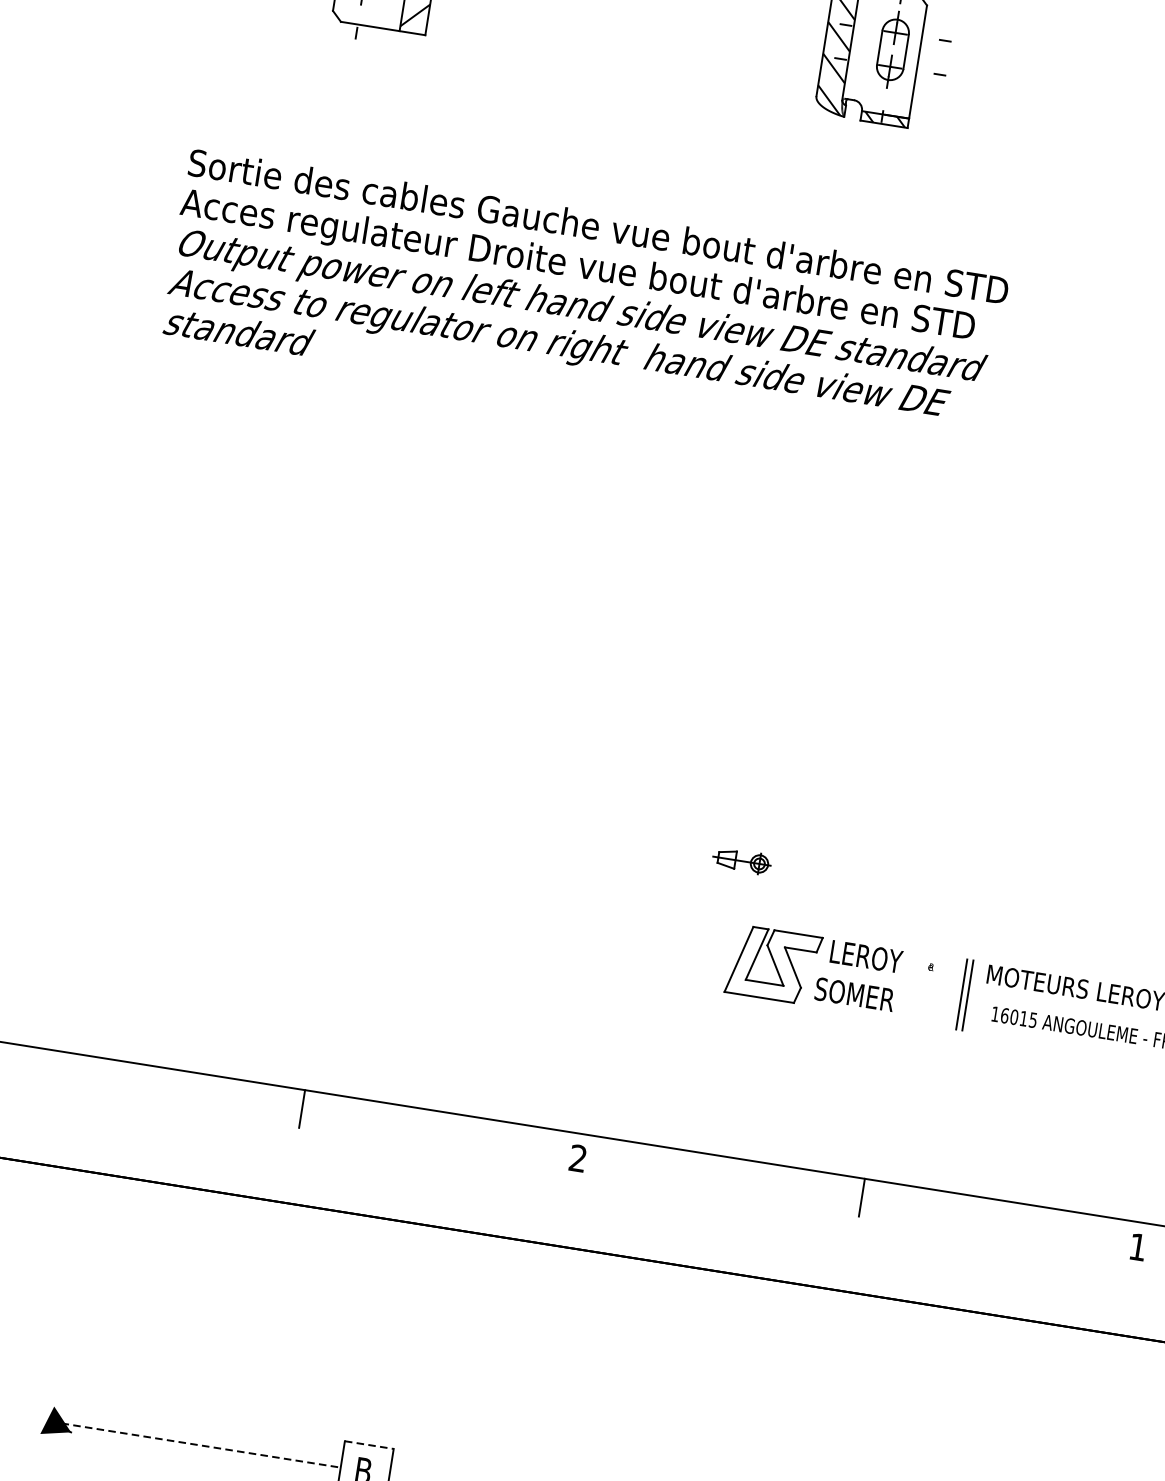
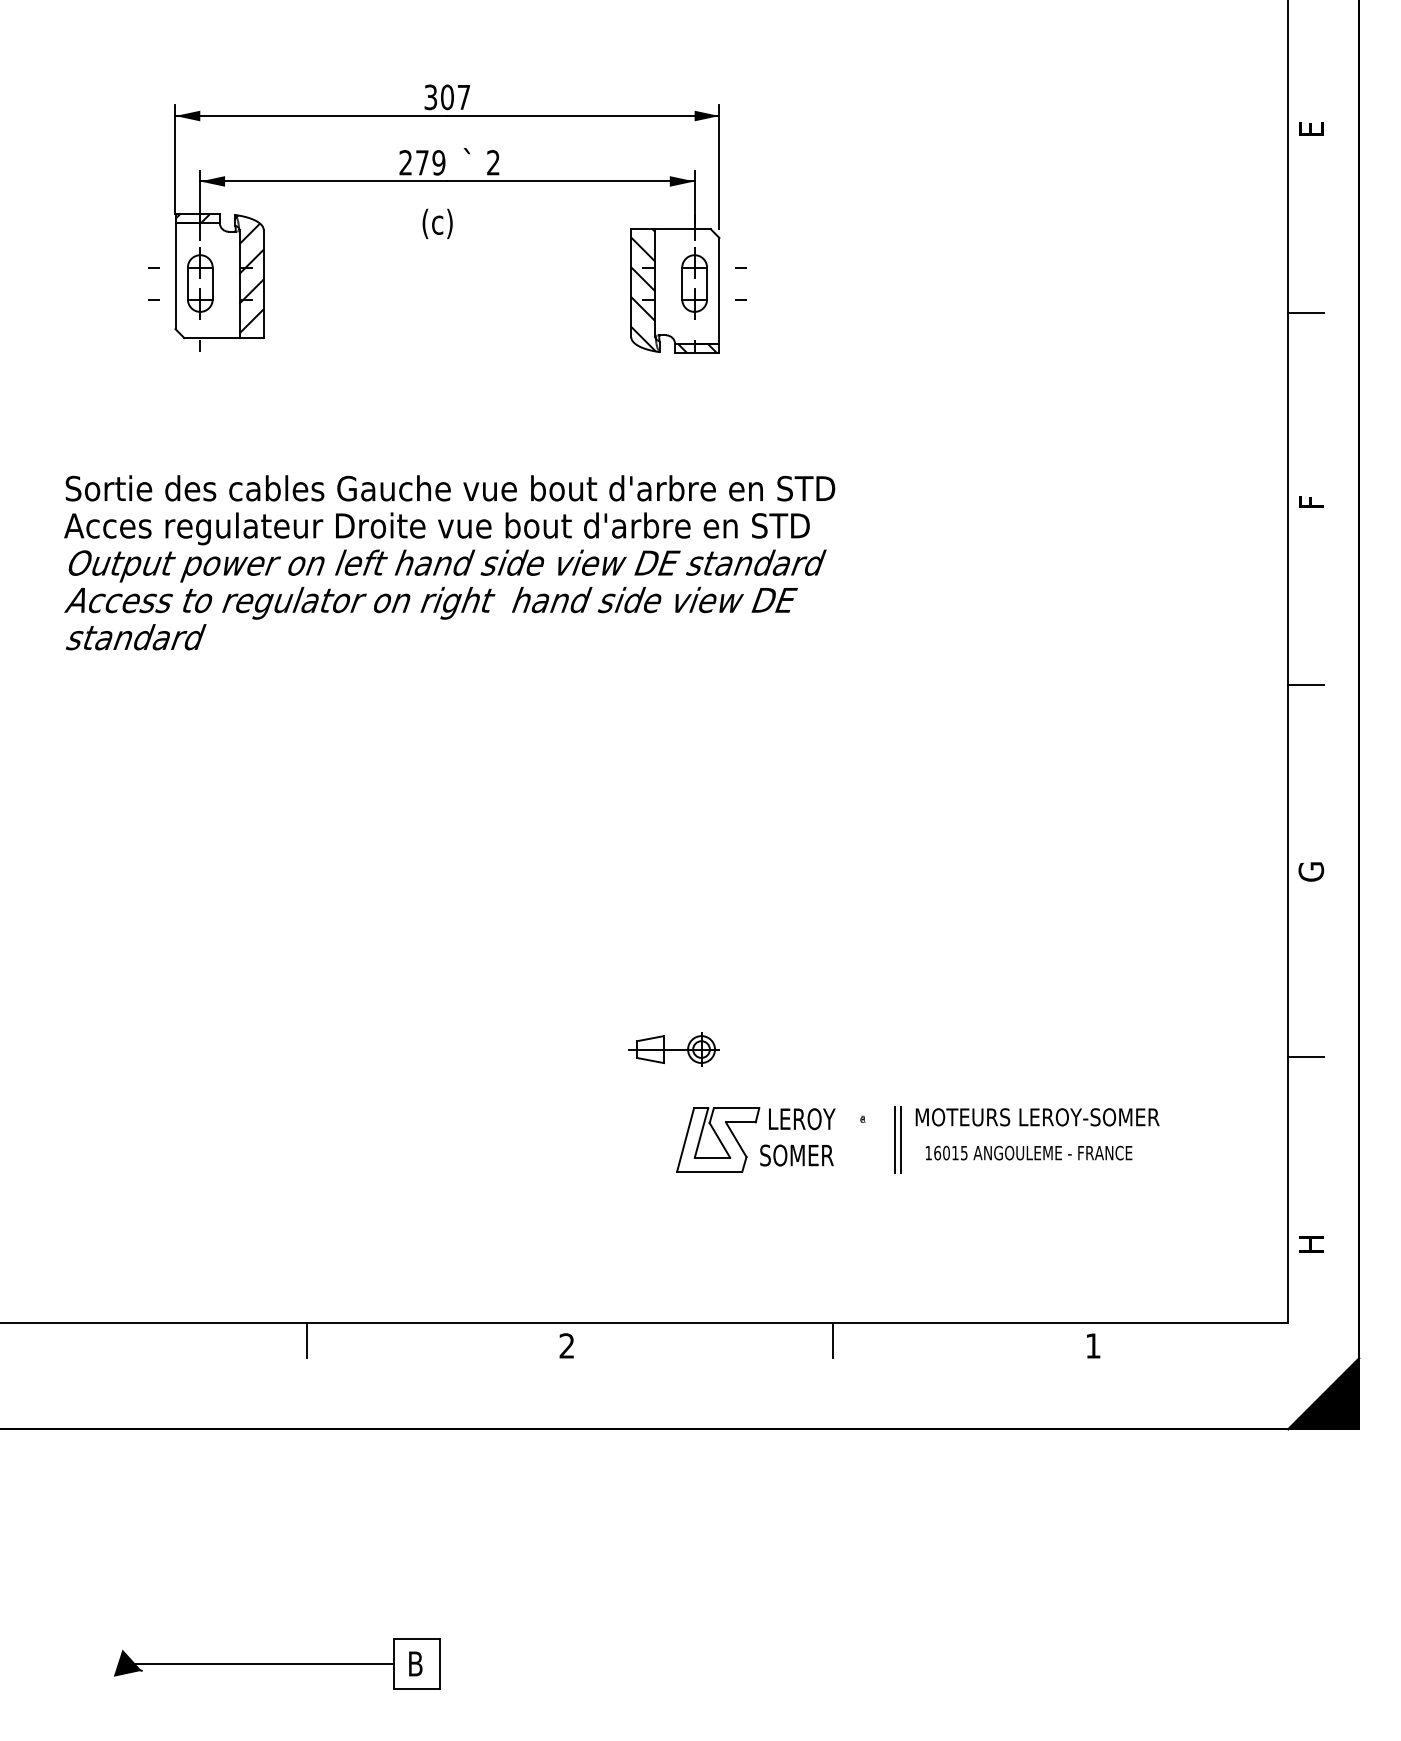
part: (741, 861) -> (673, 1049), size x1.67
line: (195, 1444) -> (257, 1663), dashed -> solid
line: (369, 1445) -> (417, 1639), dashed -> solid

